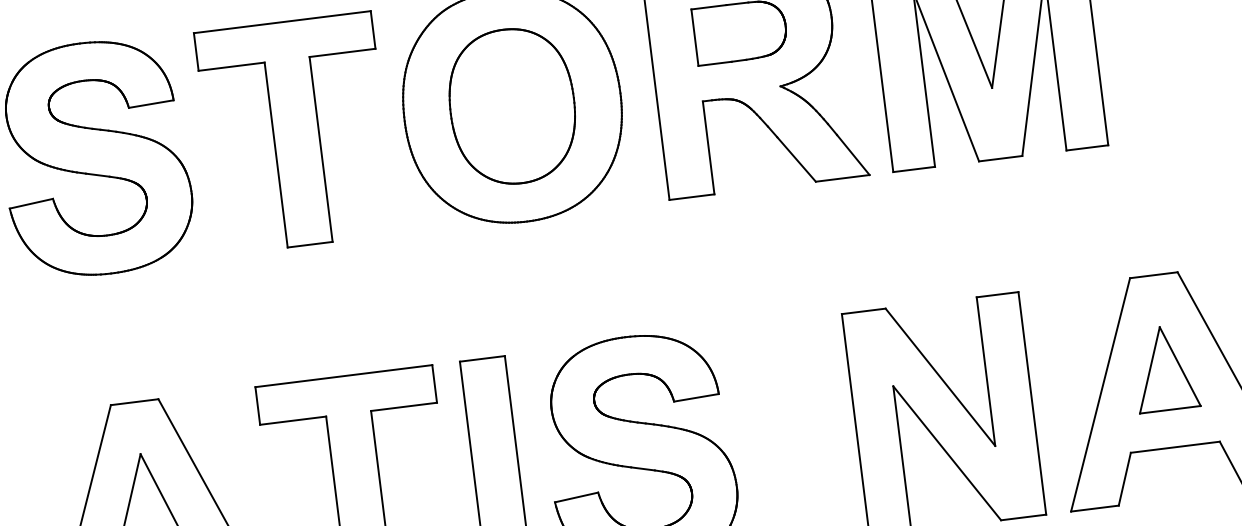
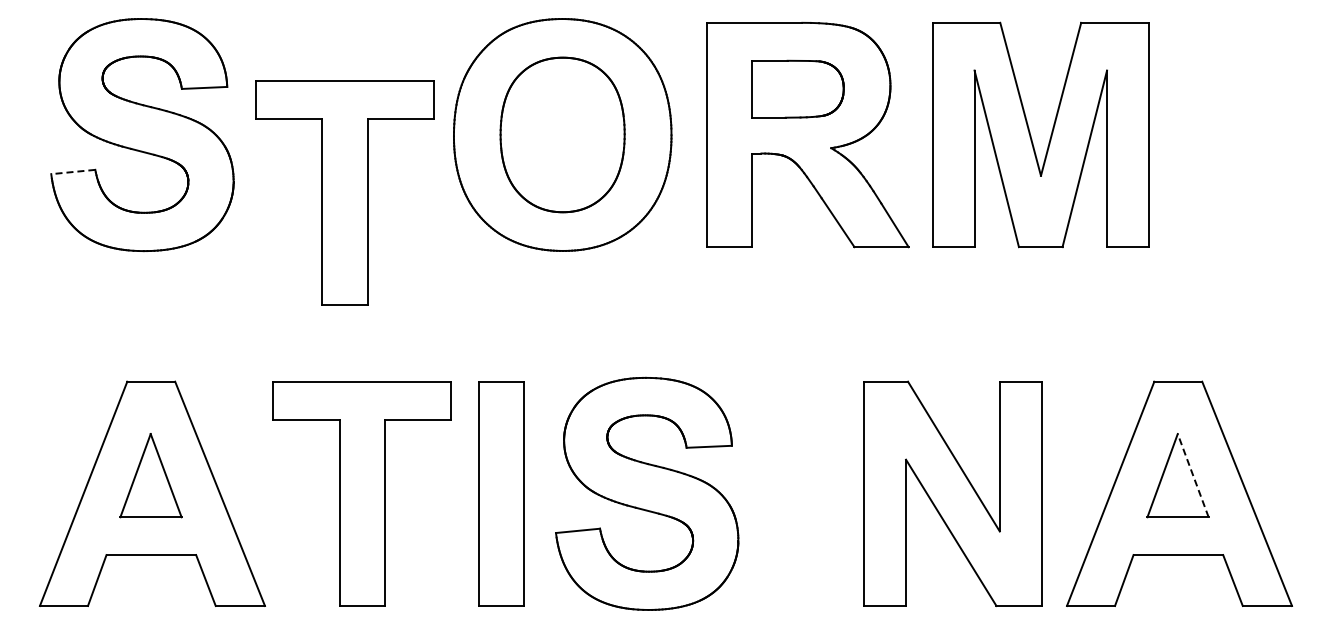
part: (295, 132) -> (344, 192), moved
line: (30, 204) -> (72, 172), solid -> dashed
line: (1180, 366) -> (1193, 475), solid -> dashed

